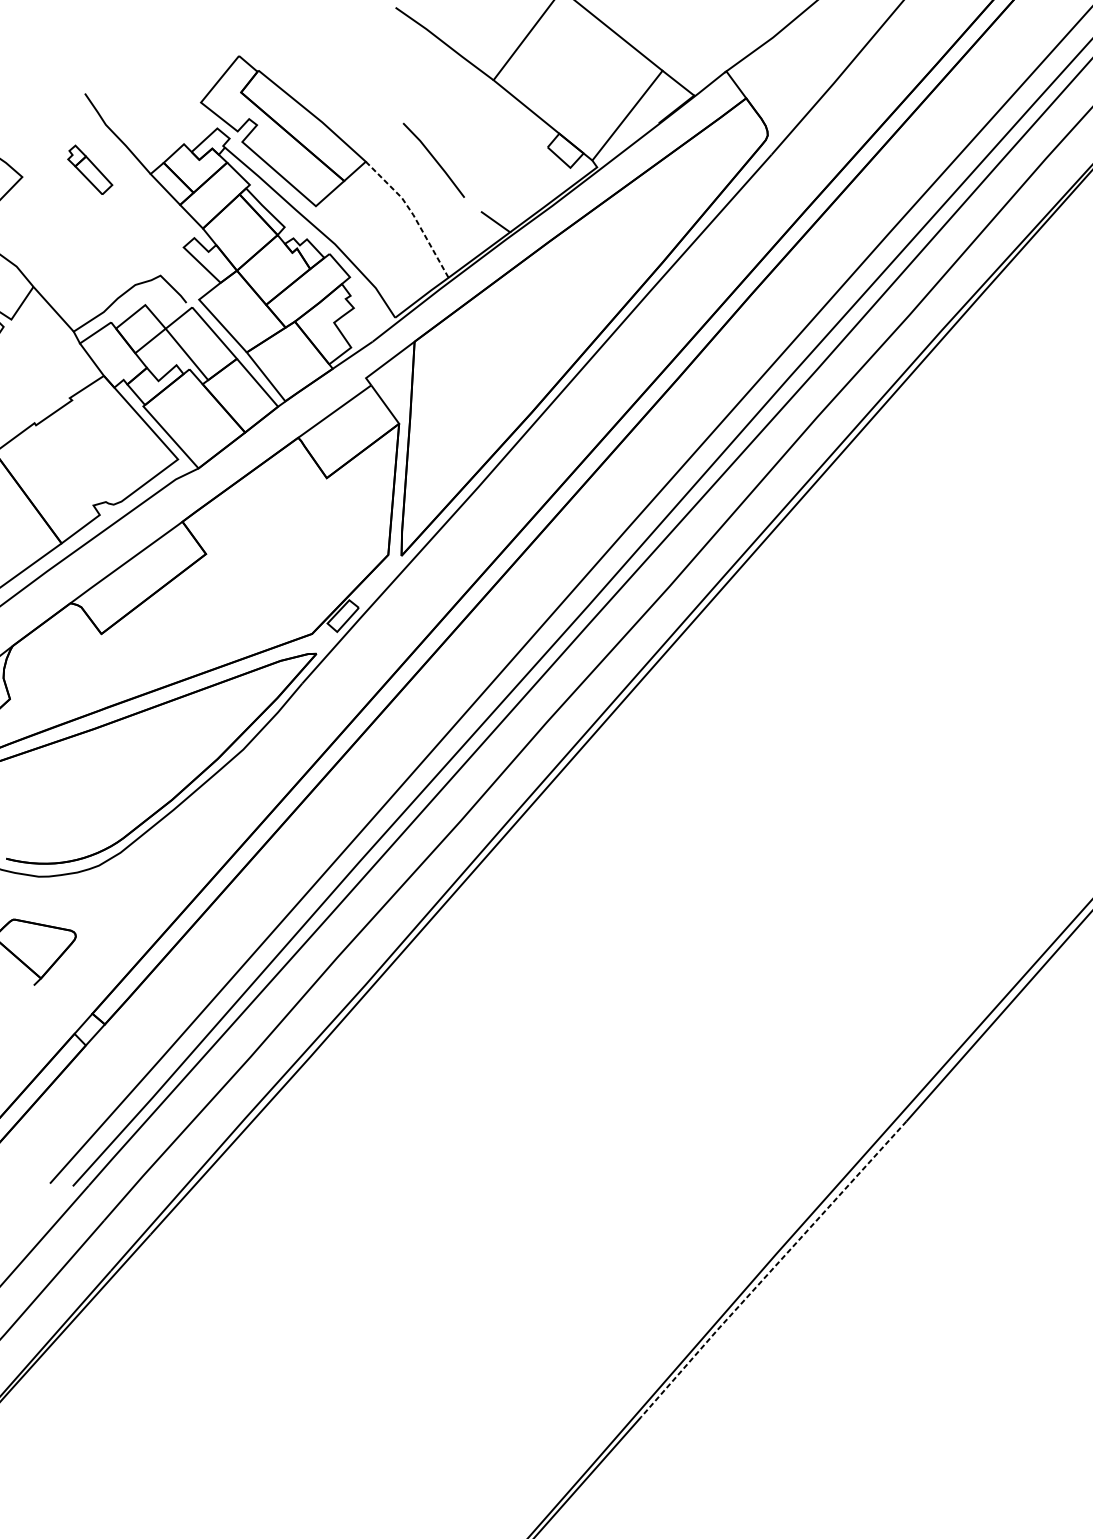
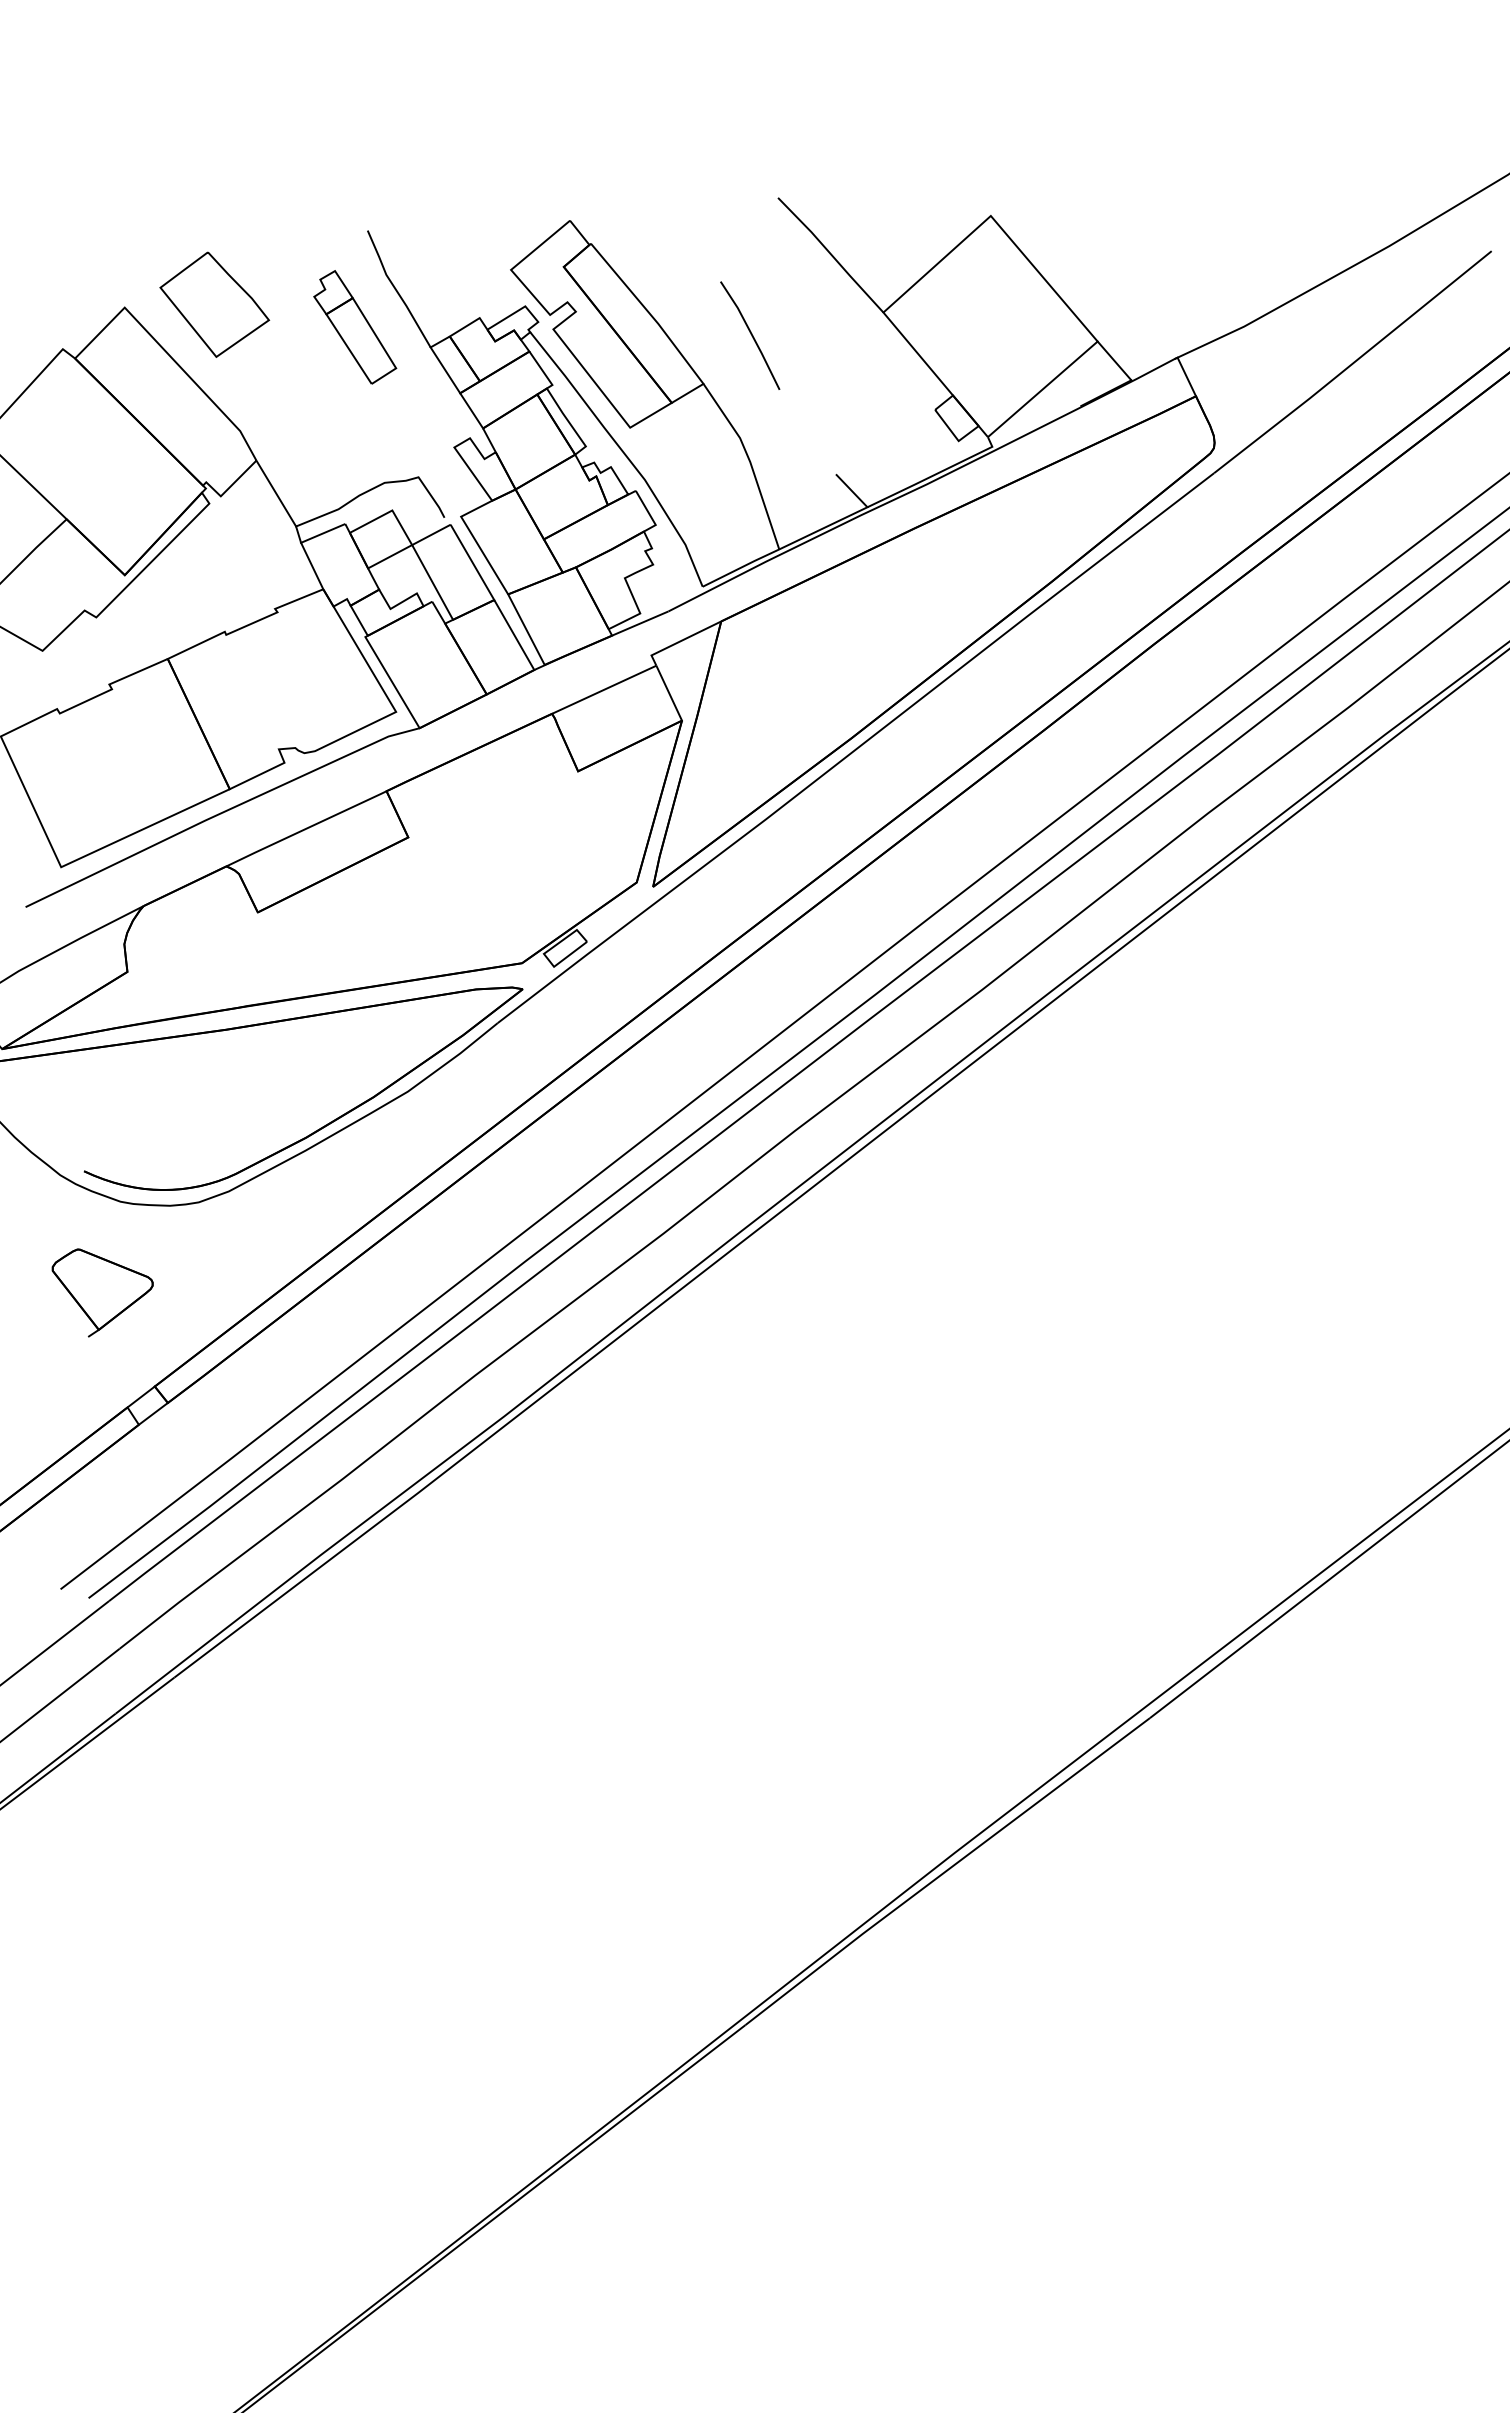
line: (433, 159) -> (750, 334), moved
part: (89, 169) -> (355, 327), size x1.67
line: (413, 215) -> (750, 462), dashed -> solid
line: (772, 1268) -> (946, 1870), dashed -> solid

